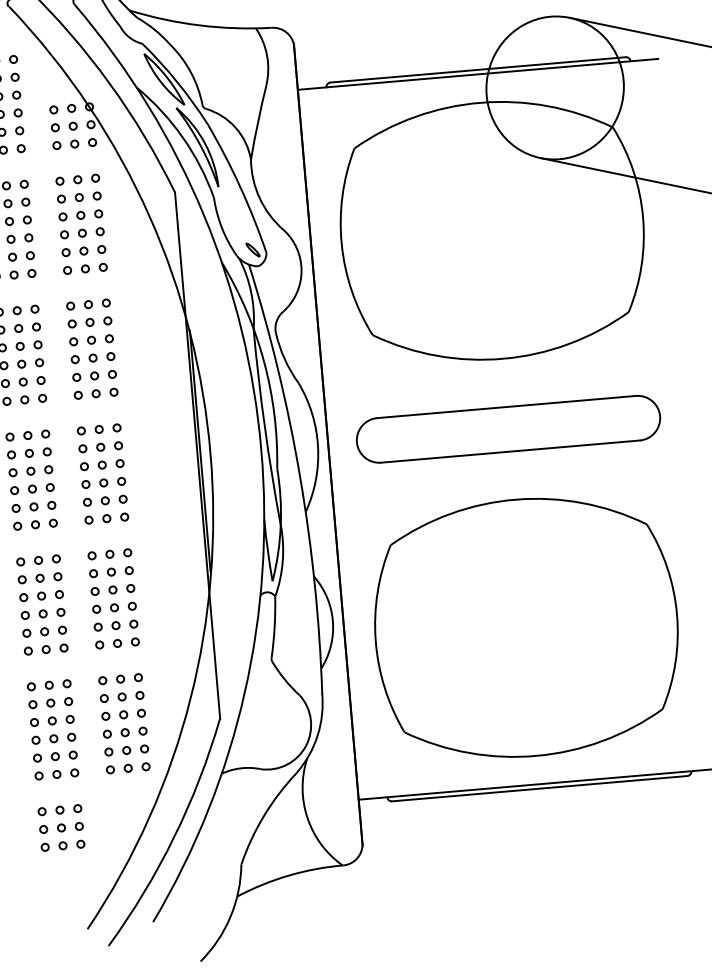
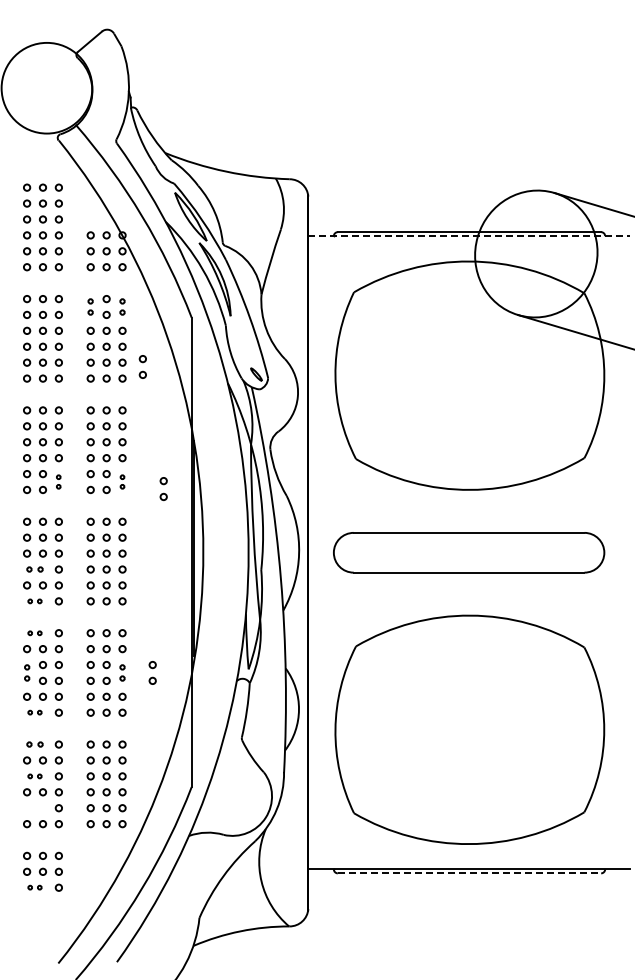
line: (478, 74) -> (469, 236), solid -> dashed
part: (96, 186) -> (122, 306), size x0.7
part: (60, 189) -> (90, 306), size x0.7
part: (124, 251) -> (142, 366), added
part: (113, 382) -> (122, 481), size x0.6
part: (159, 386) -> (163, 488), added
part: (41, 388) -> (58, 481), size x0.6
part: (22, 489) -> (34, 569), size x0.7
part: (26, 525) -> (34, 601), size x0.6
part: (29, 561) -> (34, 633), size x0.6
part: (165, 593) -> (152, 672), added
part: (131, 596) -> (122, 672), size x0.7
part: (24, 605) -> (27, 672), size x0.7
part: (36, 650) -> (34, 712), size x0.6
part: (39, 686) -> (34, 744), size x0.7
part: (42, 721) -> (34, 776), size x0.6
part: (45, 757) -> (34, 808), removed
line: (539, 788) -> (469, 873), solid -> dashed
part: (53, 846) -> (34, 887), size x0.6

